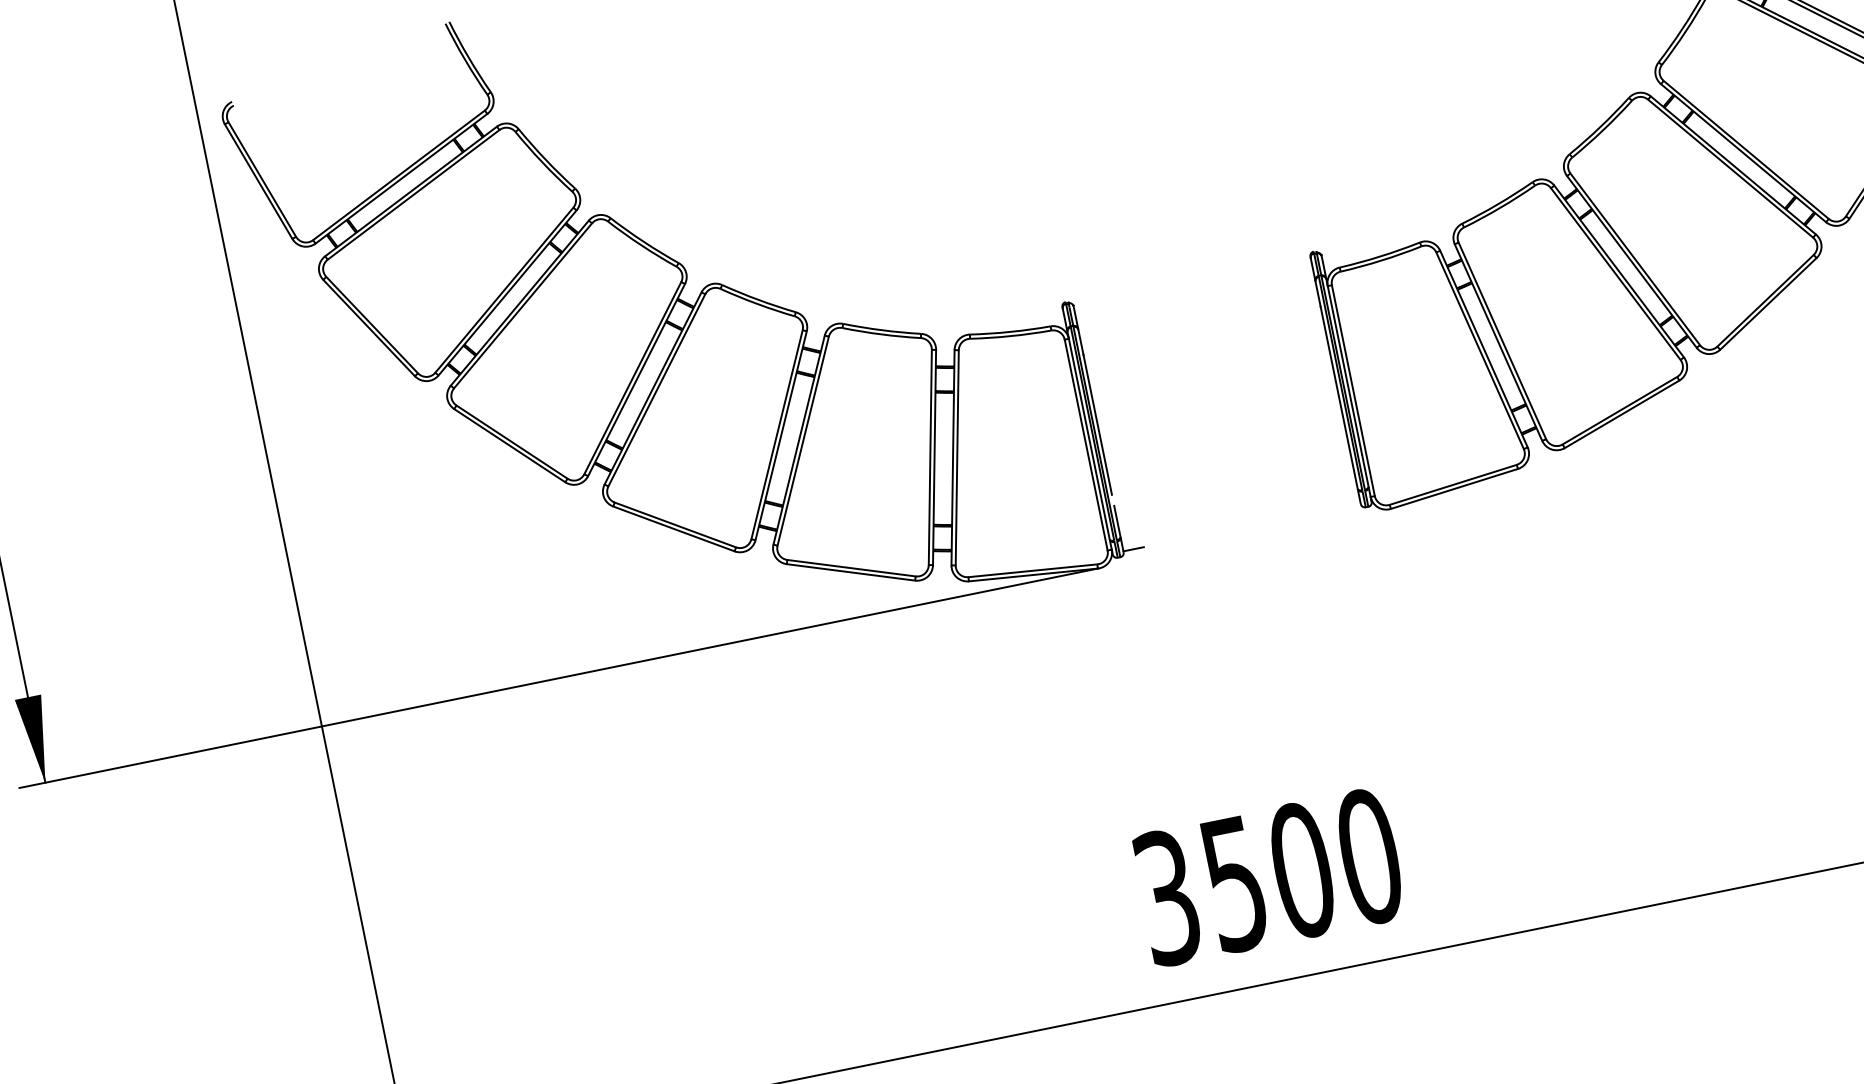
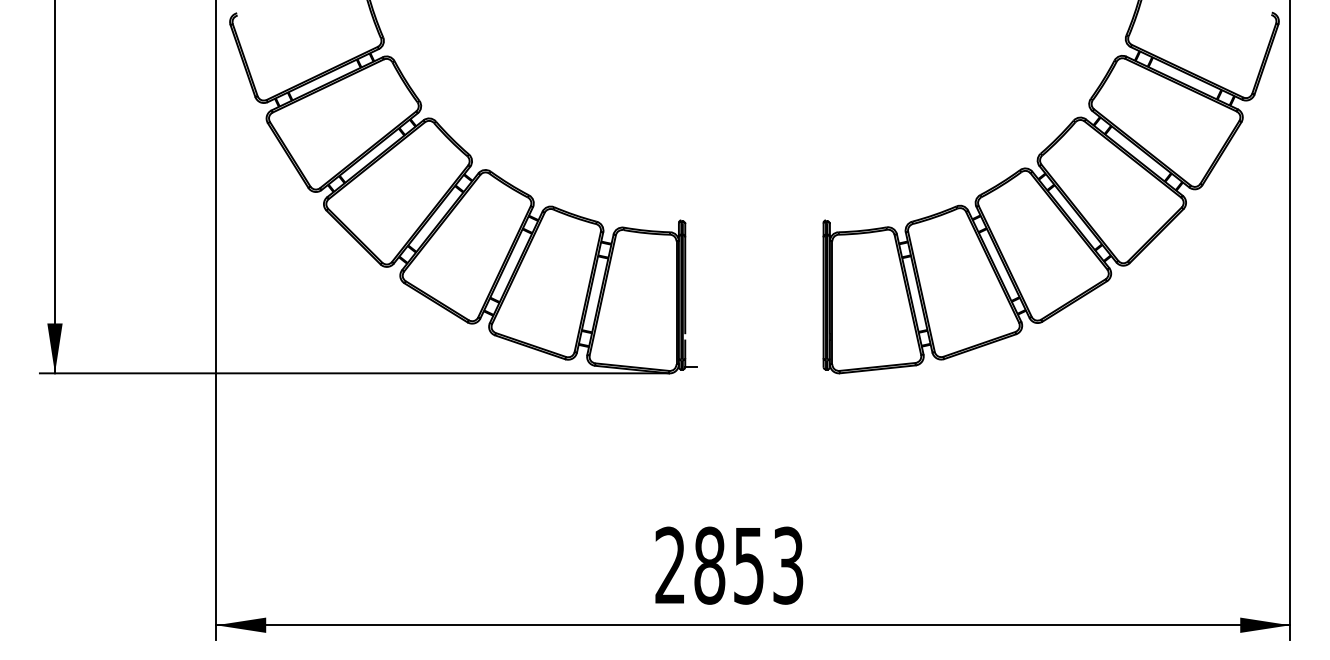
text: (1268, 876) -> (729, 565), 3500 -> 2853

